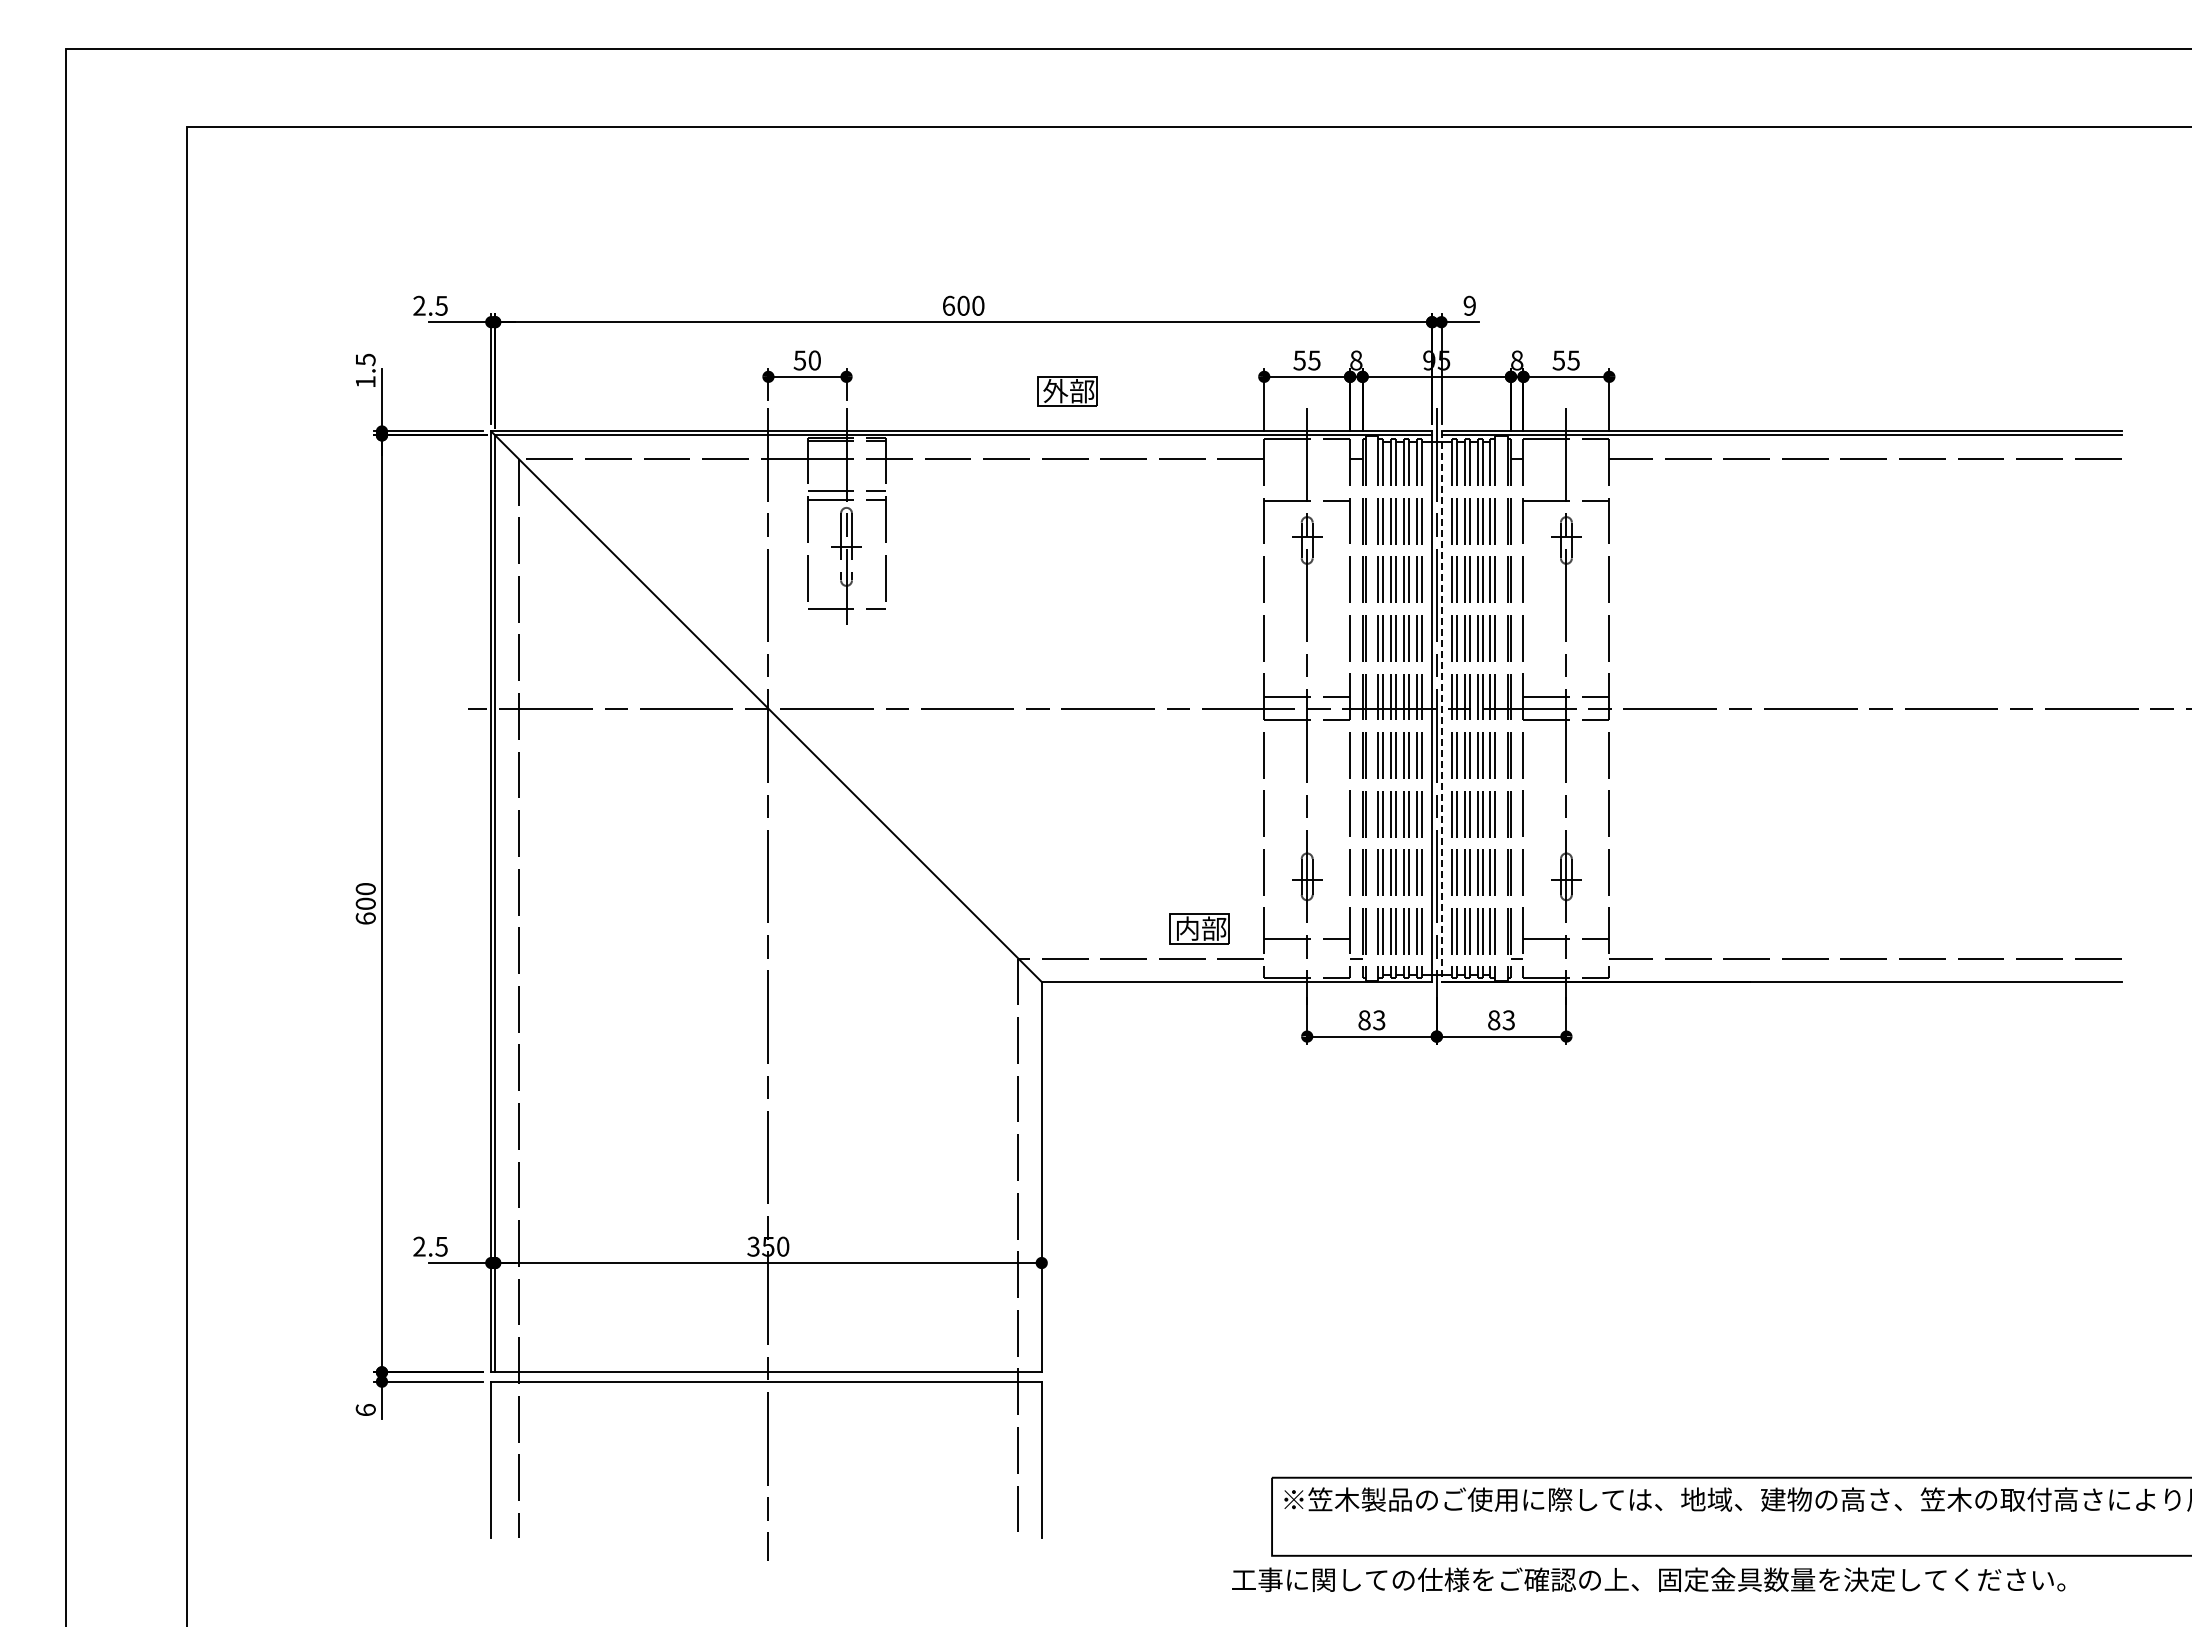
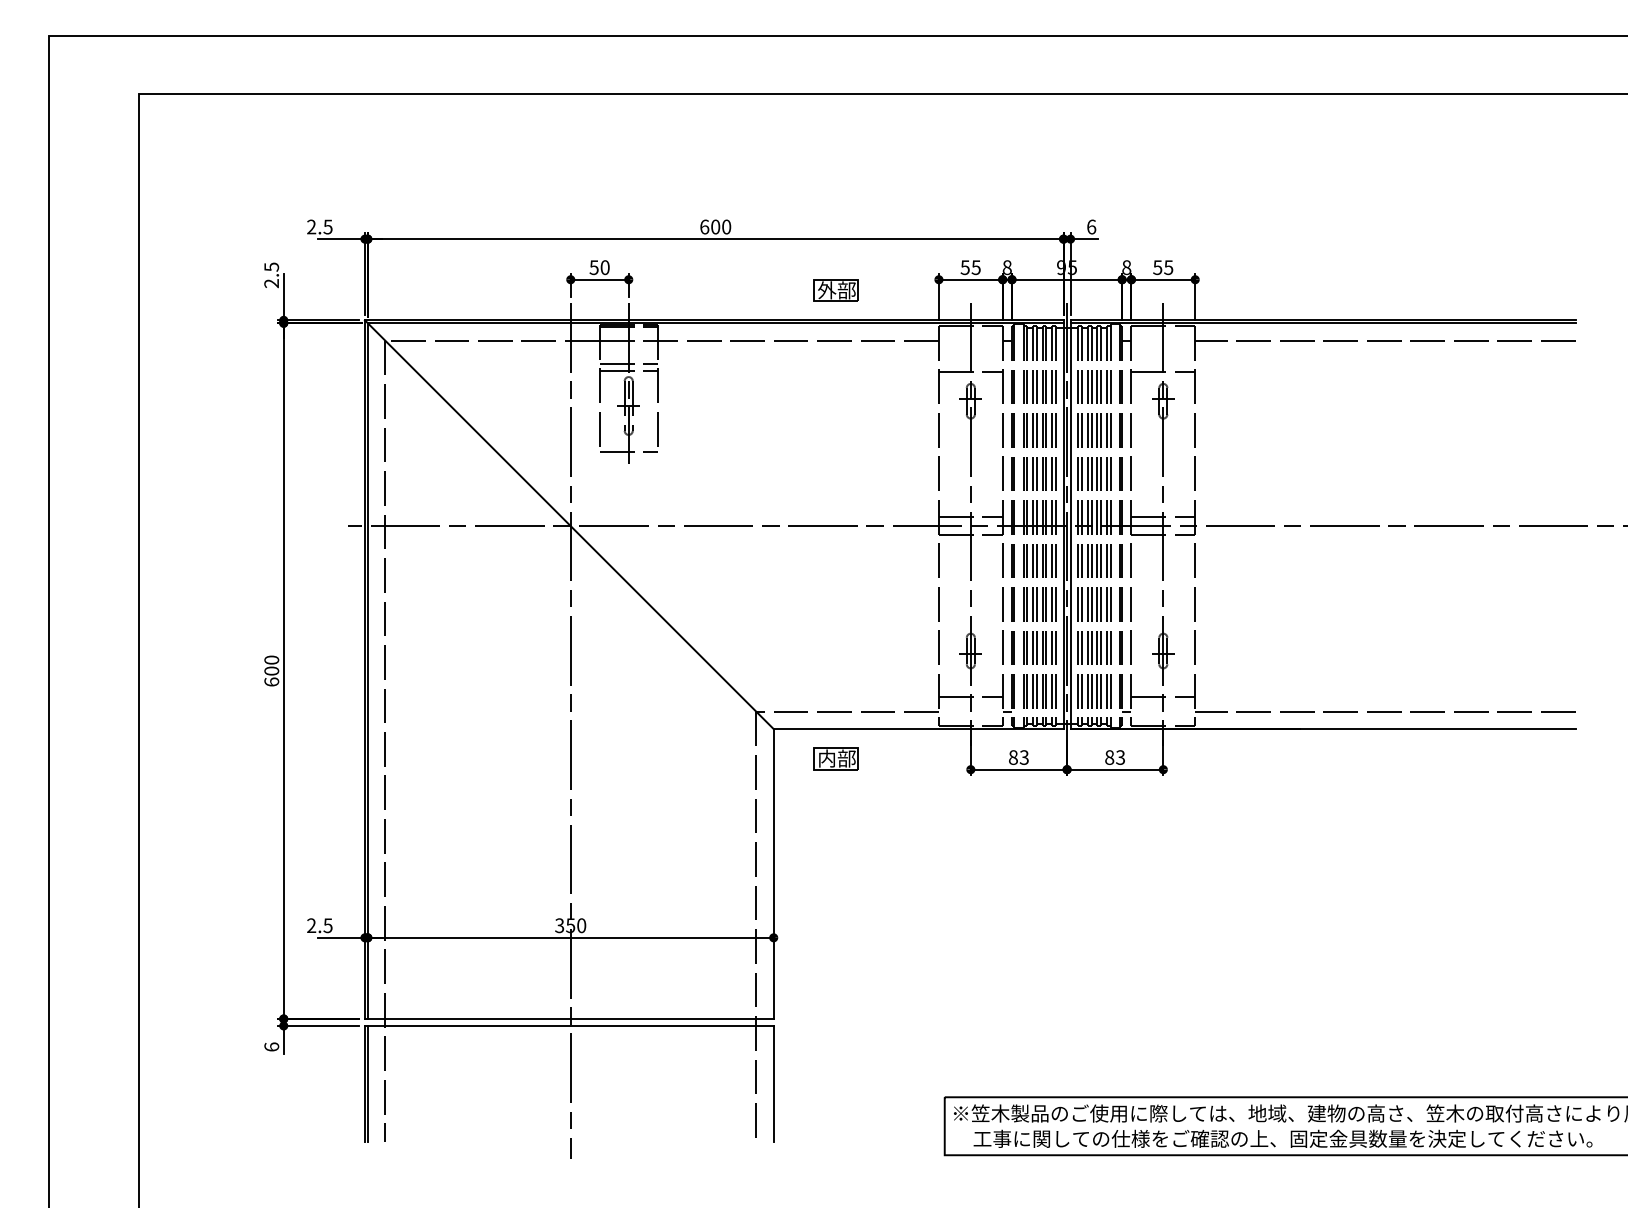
text: (1469, 305) -> (1091, 226), 9 -> 6
text: (365, 382) -> (271, 283), 1.5 -> 2.5
part: (1067, 391) -> (835, 290), moved
line: (1441, 707) -> (1070, 525), dashed -> solid
part: (1199, 928) -> (835, 758), moved
line: (495, 1459) -> (368, 1083), added
text: (1648, 1579) -> (1282, 1138), moved

